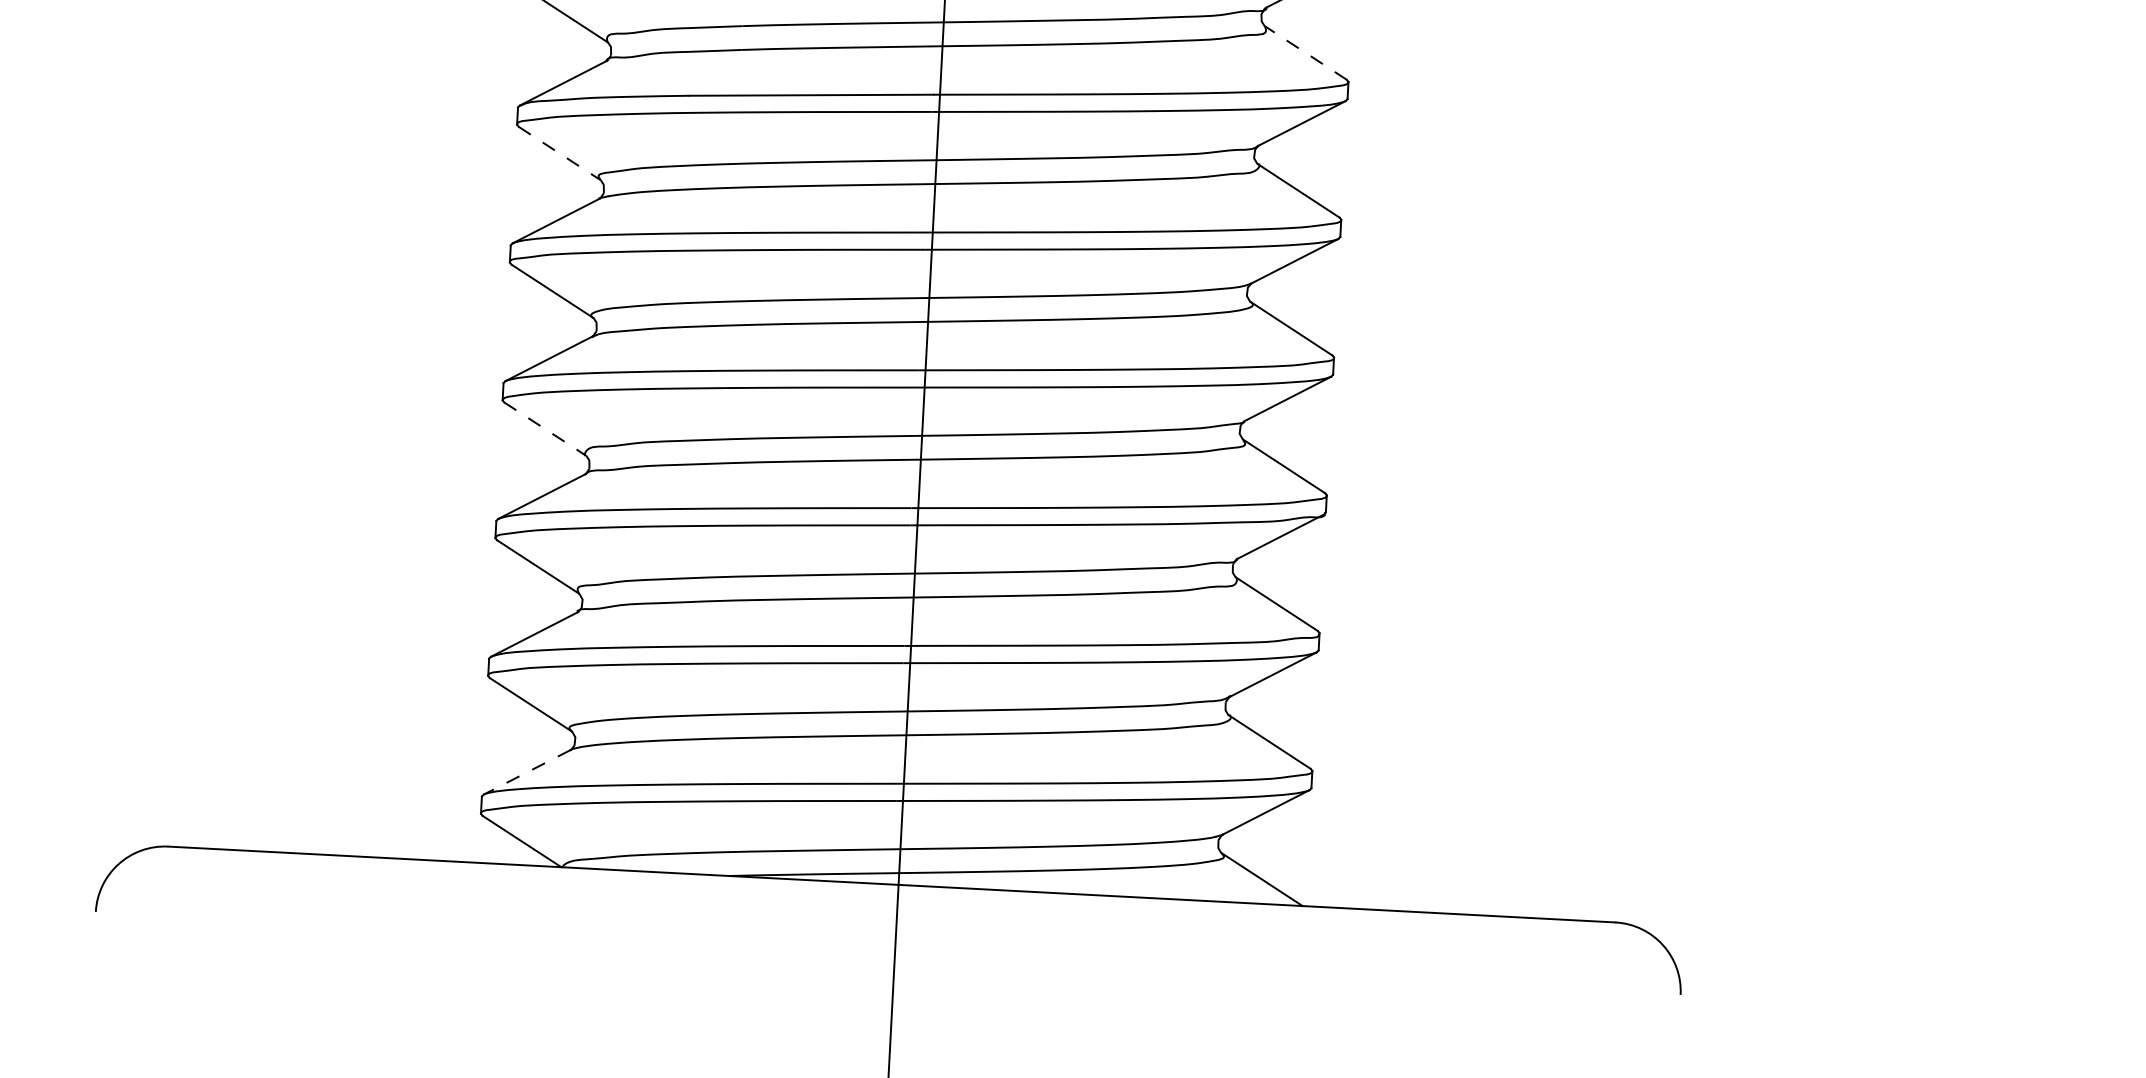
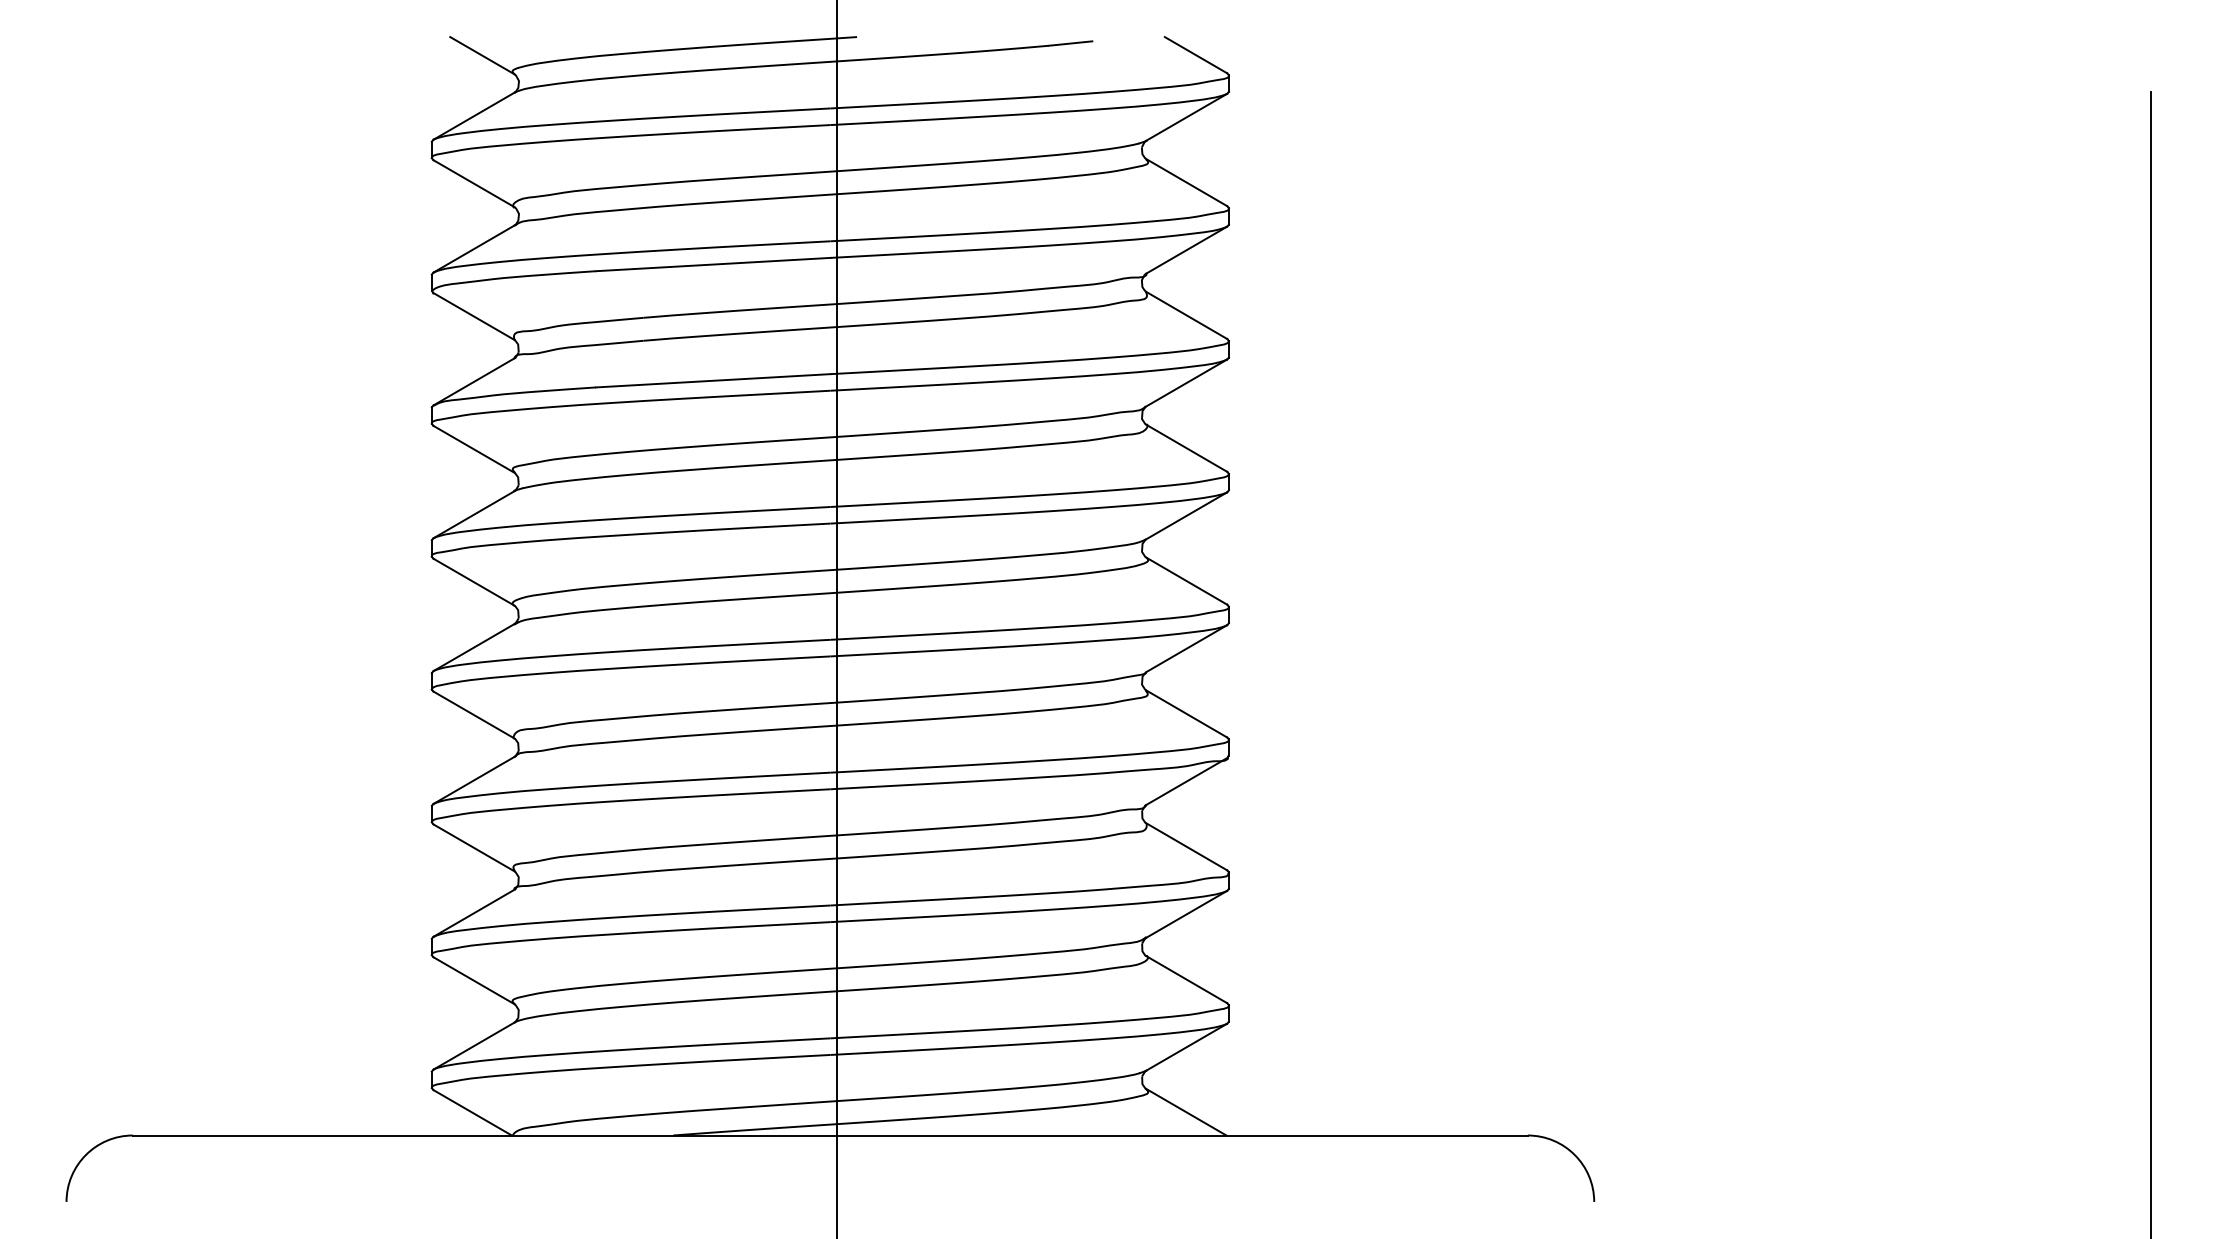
line: (1305, 53) -> (1186, 315), dashed -> solid
line: (559, 153) -> (474, 449), dashed -> solid
line: (545, 429) -> (474, 715), dashed -> solid
line: (527, 772) -> (474, 1046), dashed -> solid

